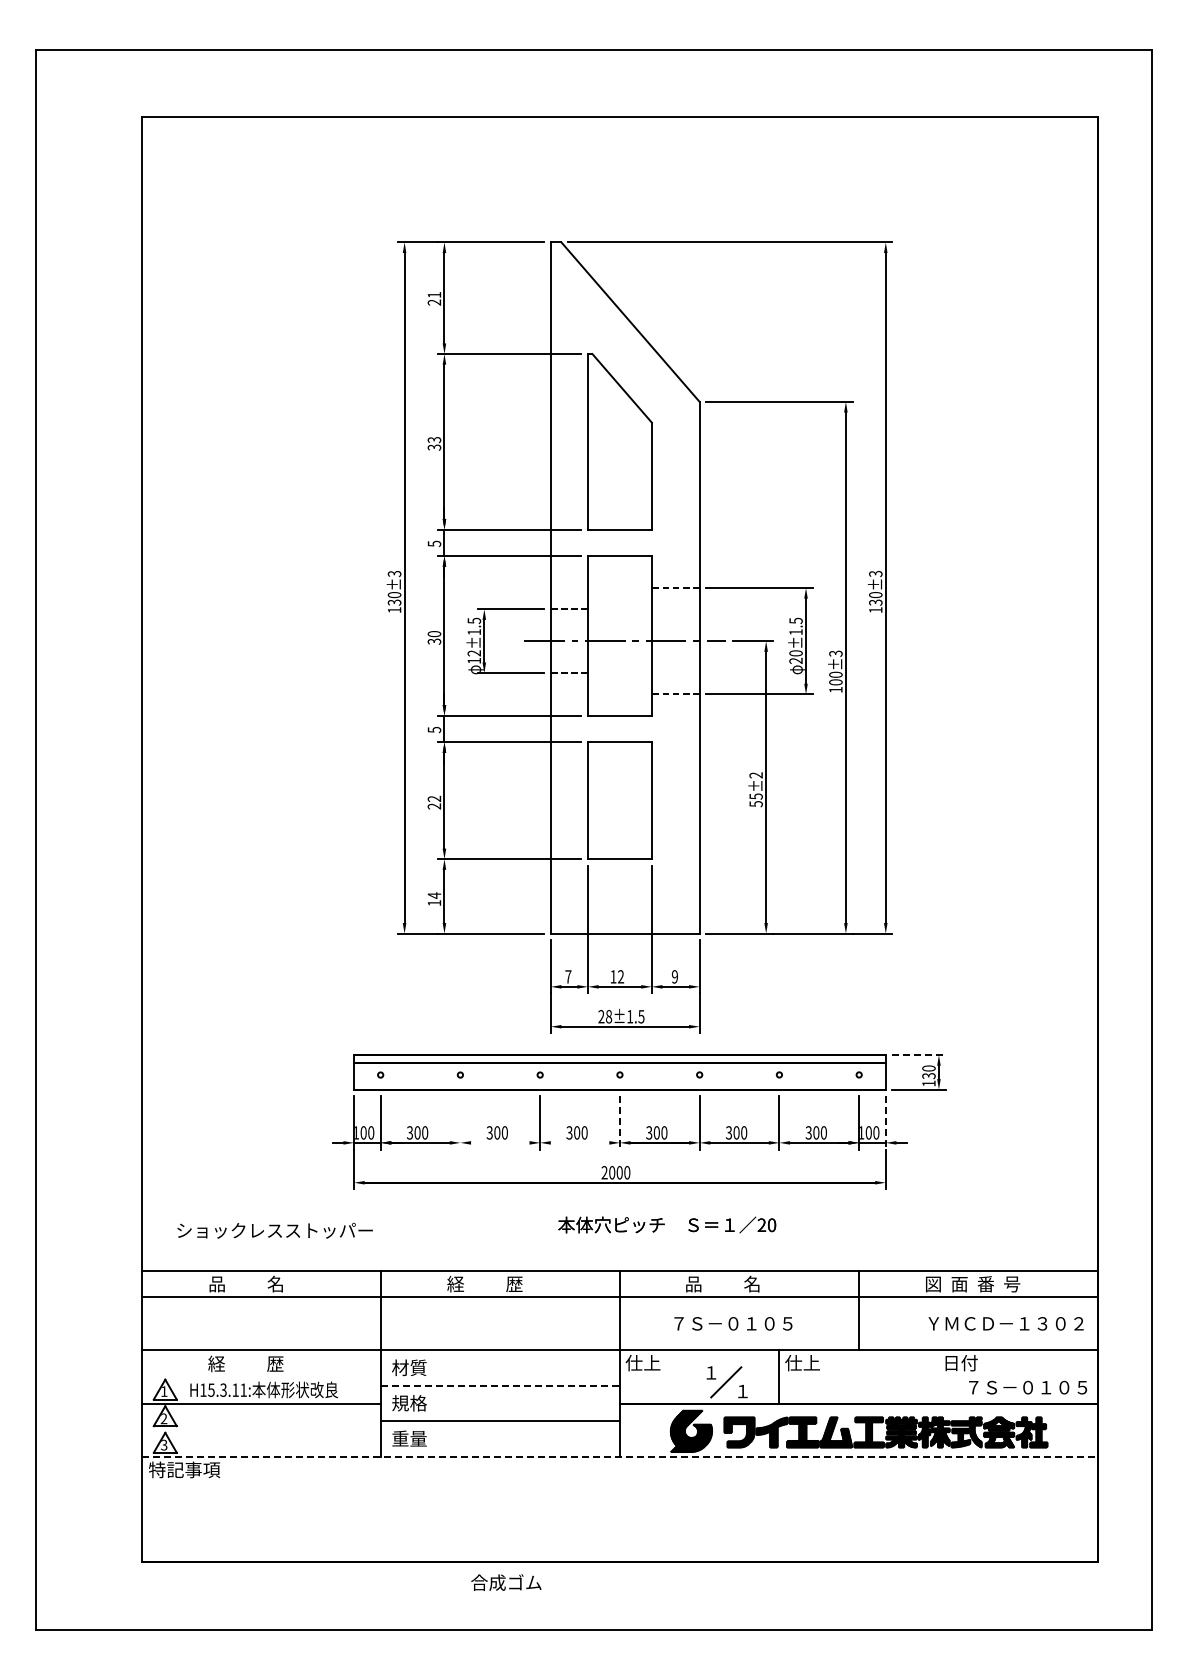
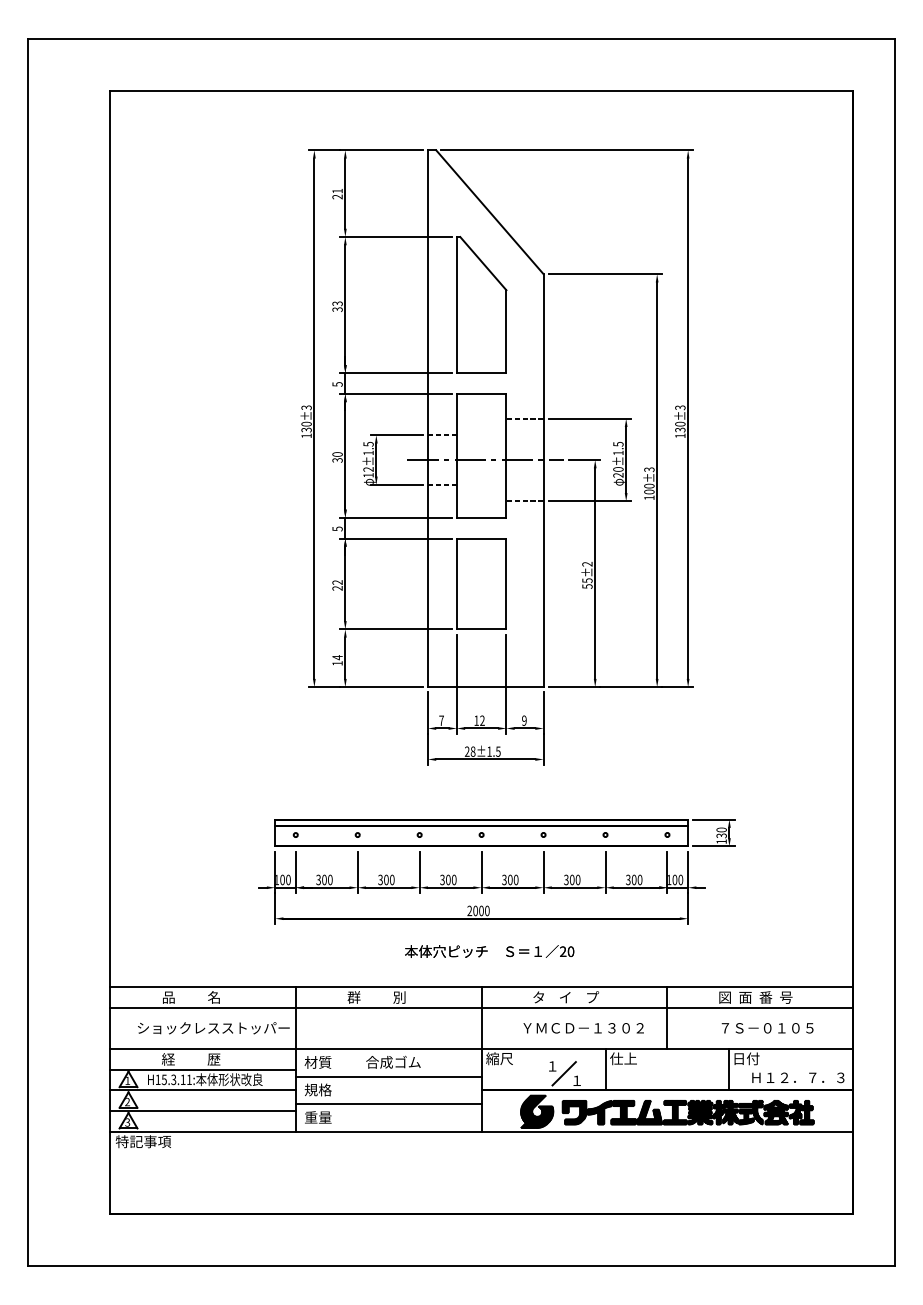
part: (639, 637) -> (496, 457), moved
line: (919, 1055) -> (714, 819), dashed -> solid
line: (460, 1122) -> (357, 871), added
line: (619, 1122) -> (481, 871), dashed -> solid
line: (885, 1122) -> (687, 871), dashed -> solid
line: (500, 1142) -> (388, 887), added
line: (579, 1142) -> (450, 887), added
text: (667, 1224) -> (489, 951), moved
text: (274, 1230) -> (213, 1028), moved
text: (484, 1283) -> (376, 996), 経          歴 -> 群          別
text: (728, 1283) -> (565, 996), 品          名 -> タ    イ    プ
text: (750, 1323) -> (583, 1028), ７Ｓ－０１０５ -> ＹＭＣＤ－１３０２
text: (1005, 1323) -> (781, 1028), ＹＭＣＤ－１３０２ -> ７Ｓ－０１０５
text: (642, 1362) -> (499, 1058), 仕上 -> 縮尺
line: (938, 1376) -> (729, 1069), added
line: (261, 1377) -> (203, 1069), added
line: (500, 1385) -> (388, 1076), dashed -> solid
text: (1027, 1387) -> (798, 1077), ７Ｓ－０１０５ -> Ｈ１２．７．３
line: (261, 1430) -> (203, 1111), added
line: (619, 1456) -> (481, 1131), dashed -> solid
text: (506, 1582) -> (393, 1062), moved

